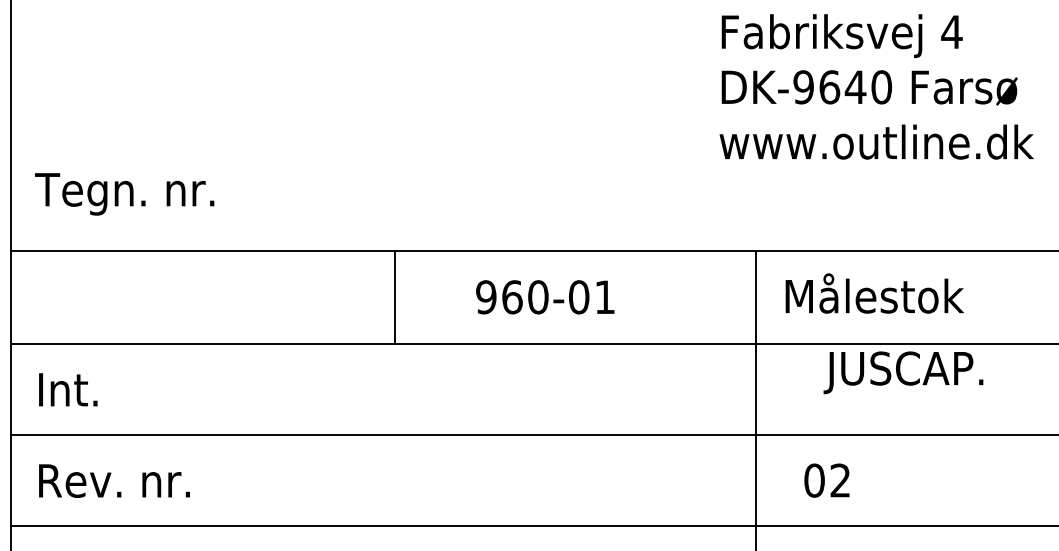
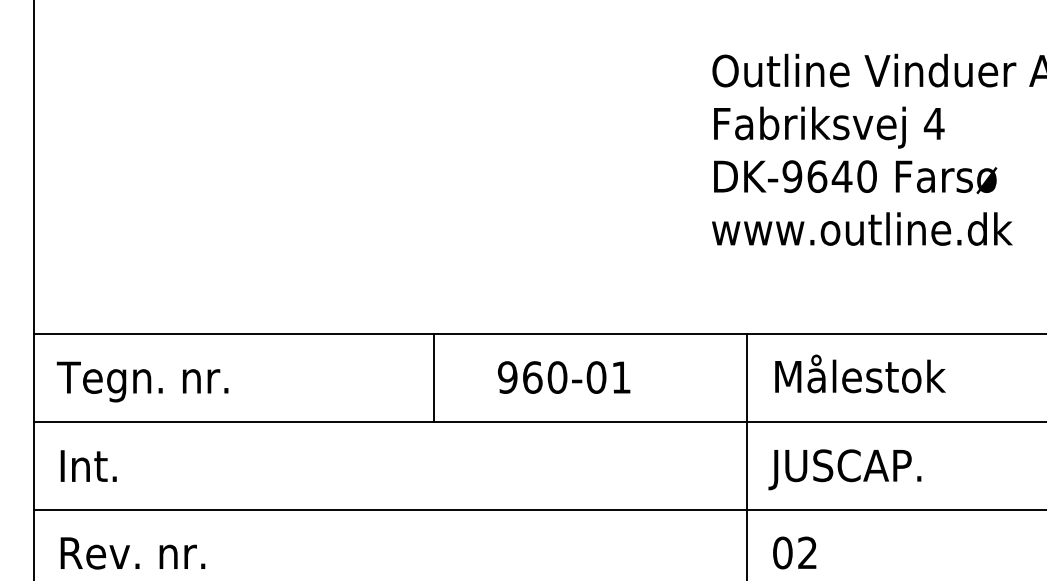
text: (124, 193) -> (142, 381), moved
line: (395, 297) -> (433, 377), moved
text: (545, 297) -> (564, 377), moved
text: (903, 372) -> (844, 469), moved
text: (826, 480) -> (794, 552), moved

